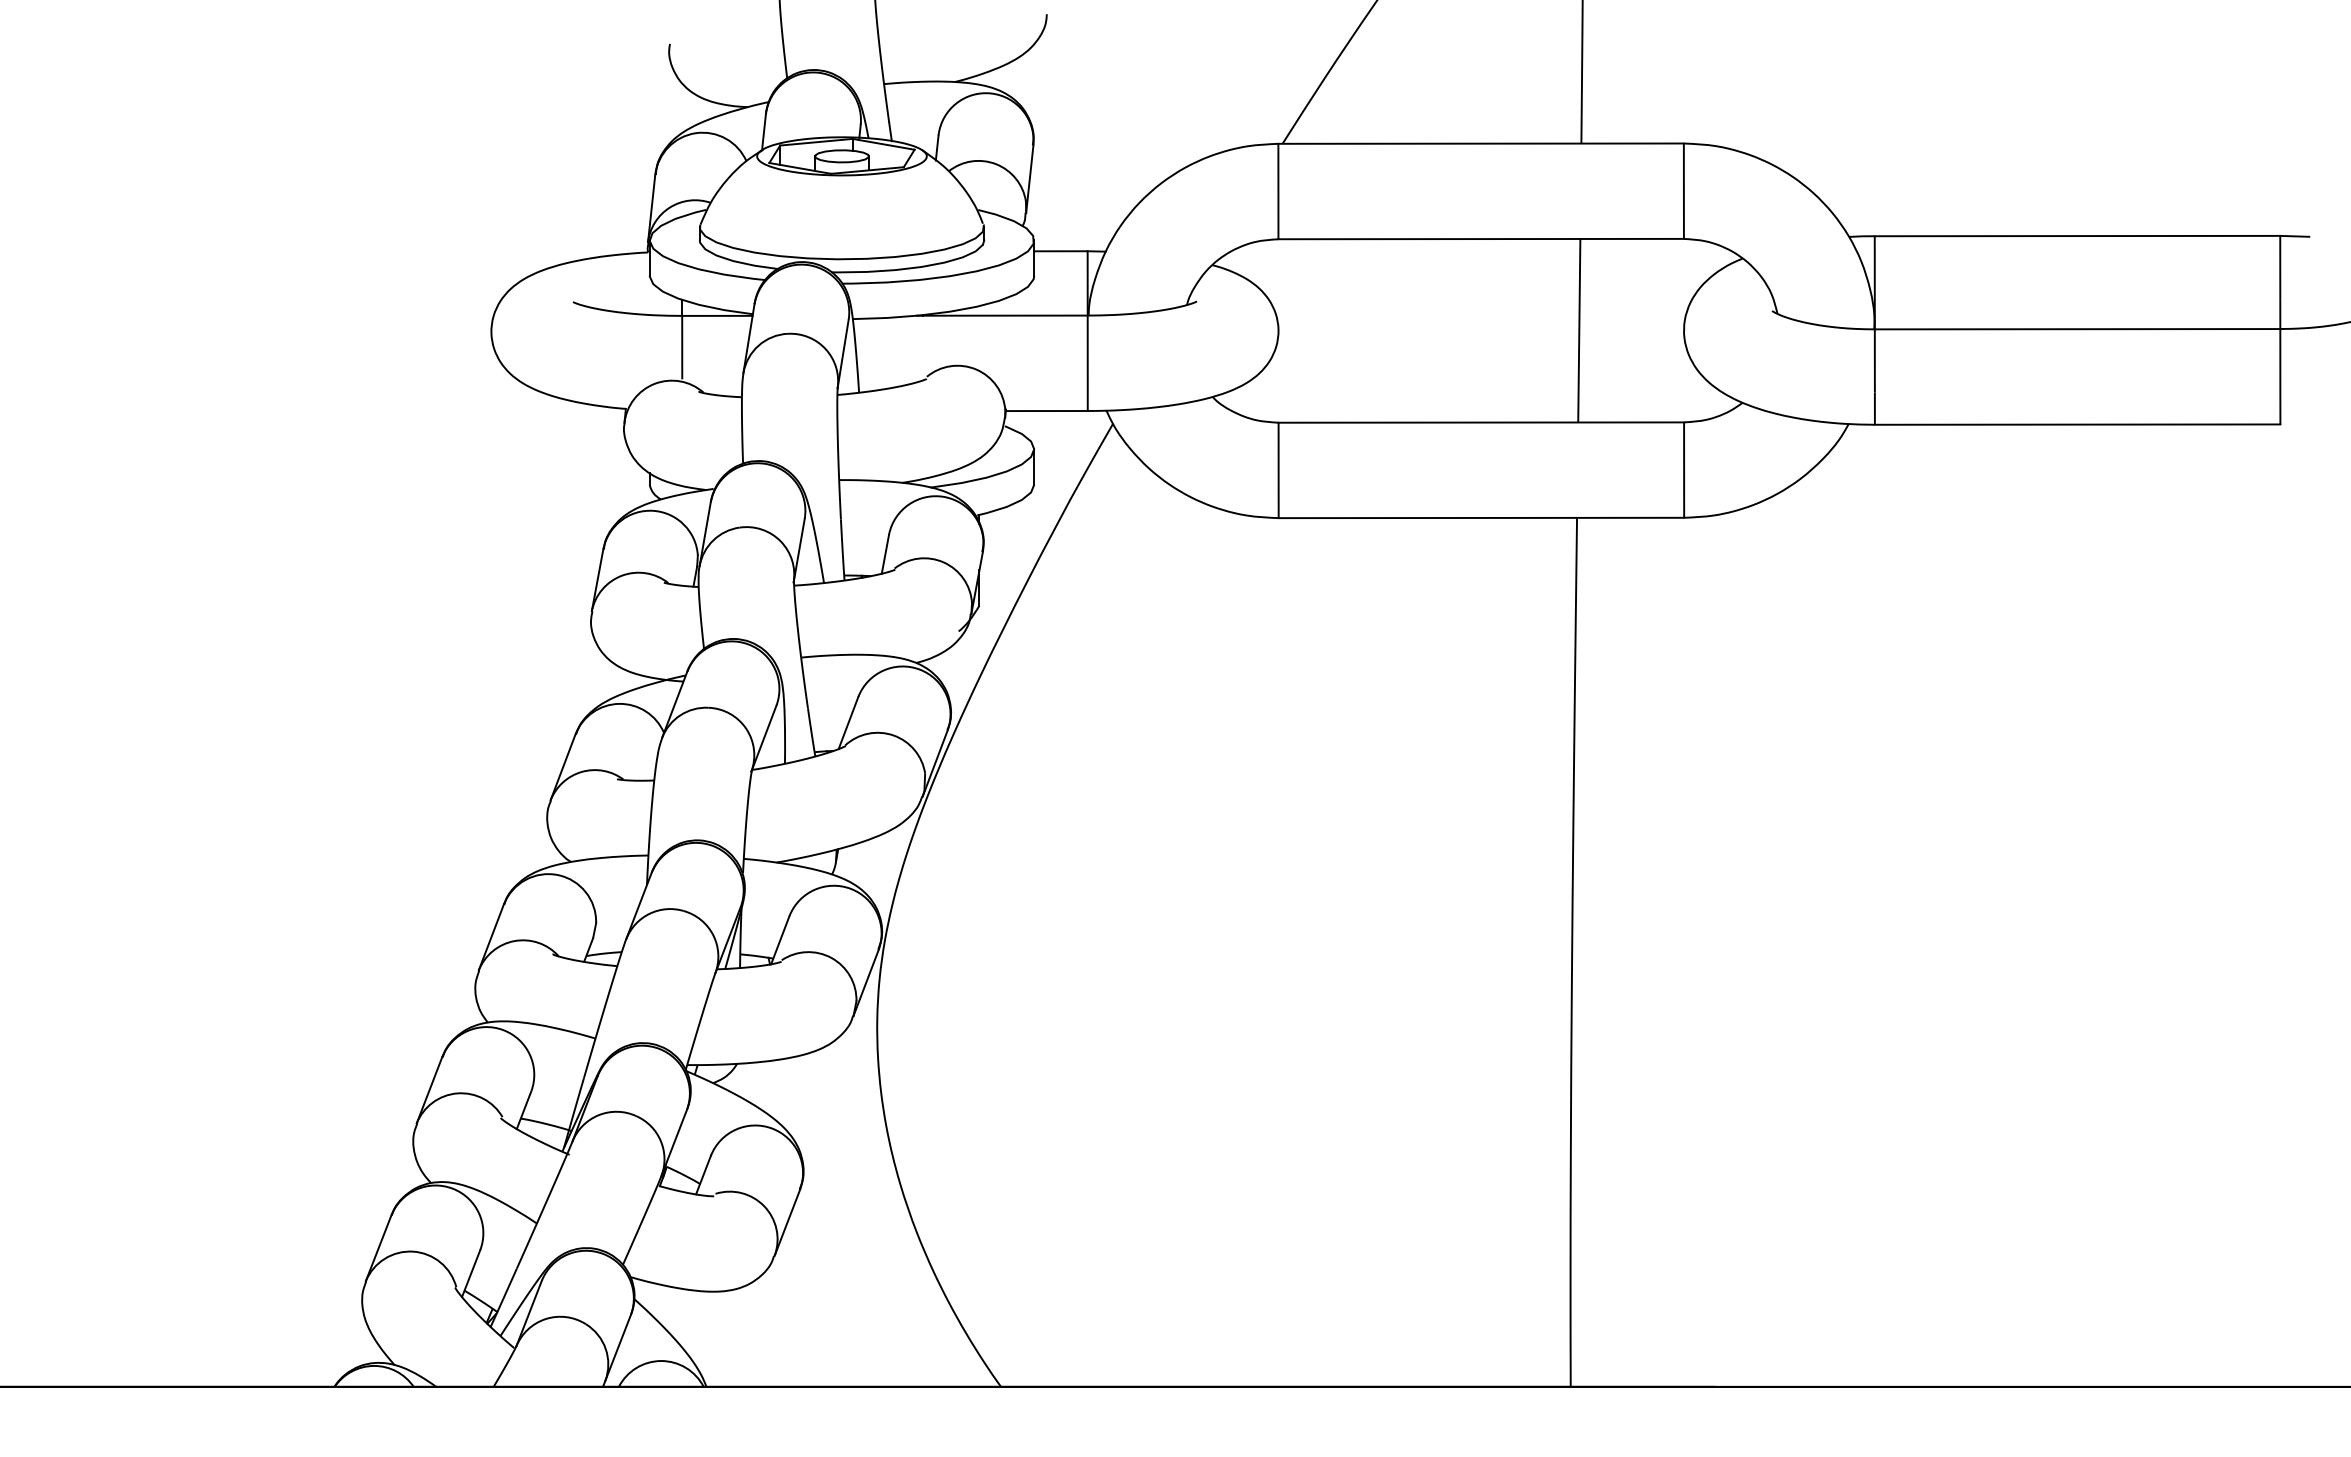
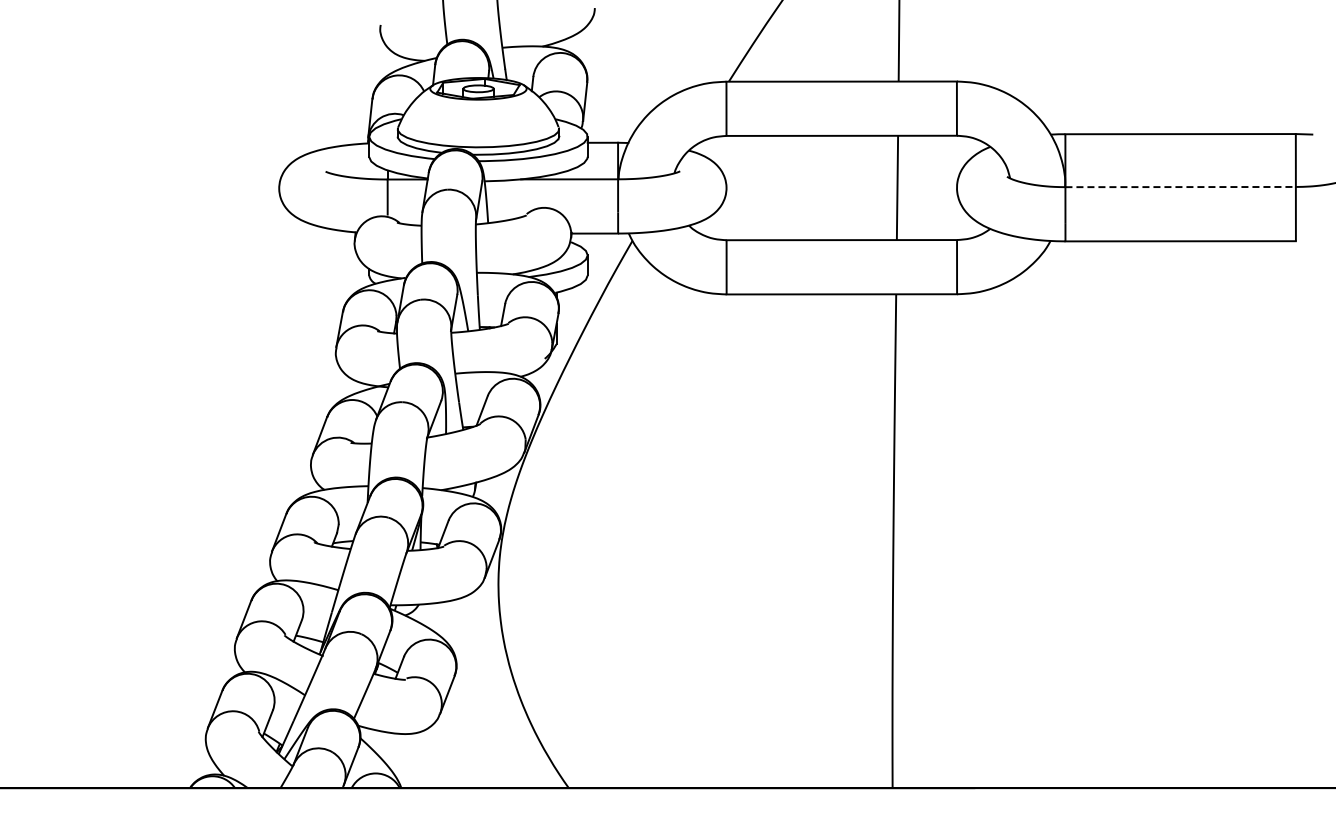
line: (2079, 329) -> (1181, 187), solid -> dashed

